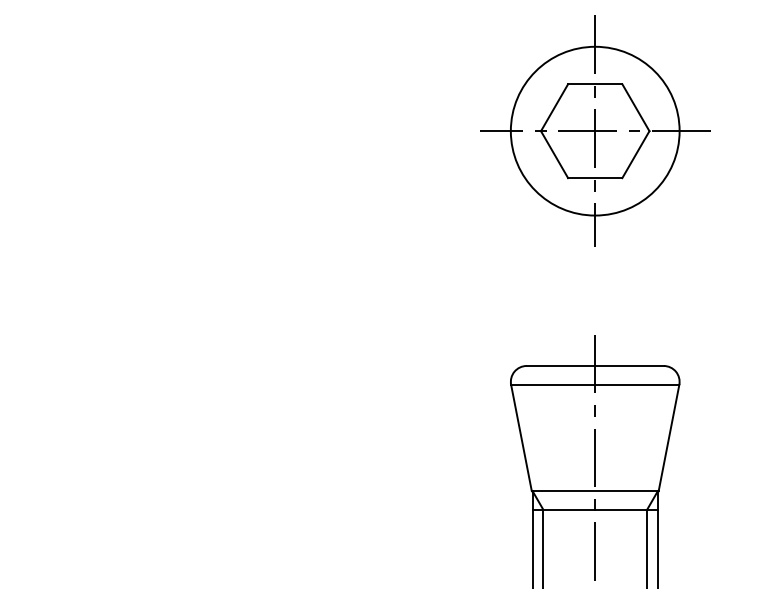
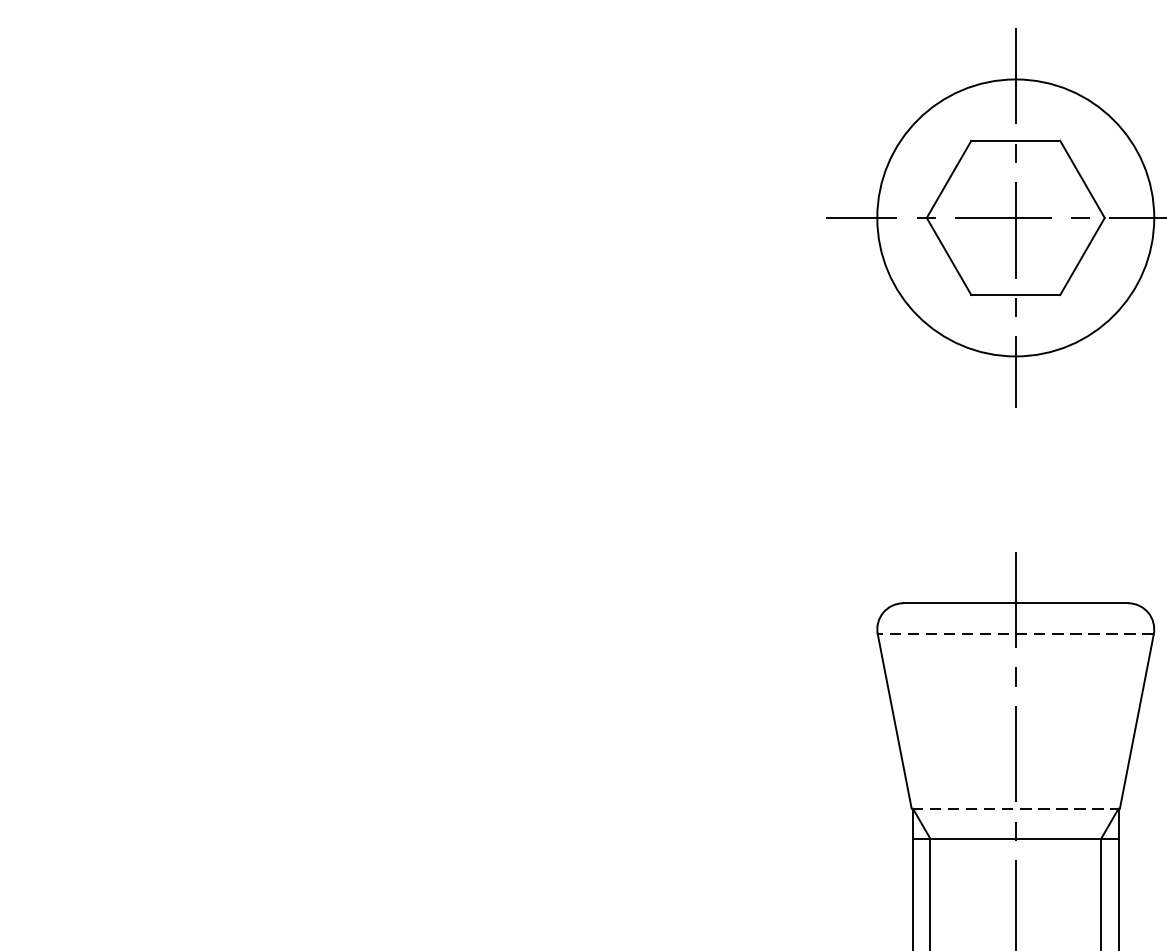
line: (594, 384) -> (1014, 633), solid -> dashed
line: (595, 491) -> (1016, 809), solid -> dashed

